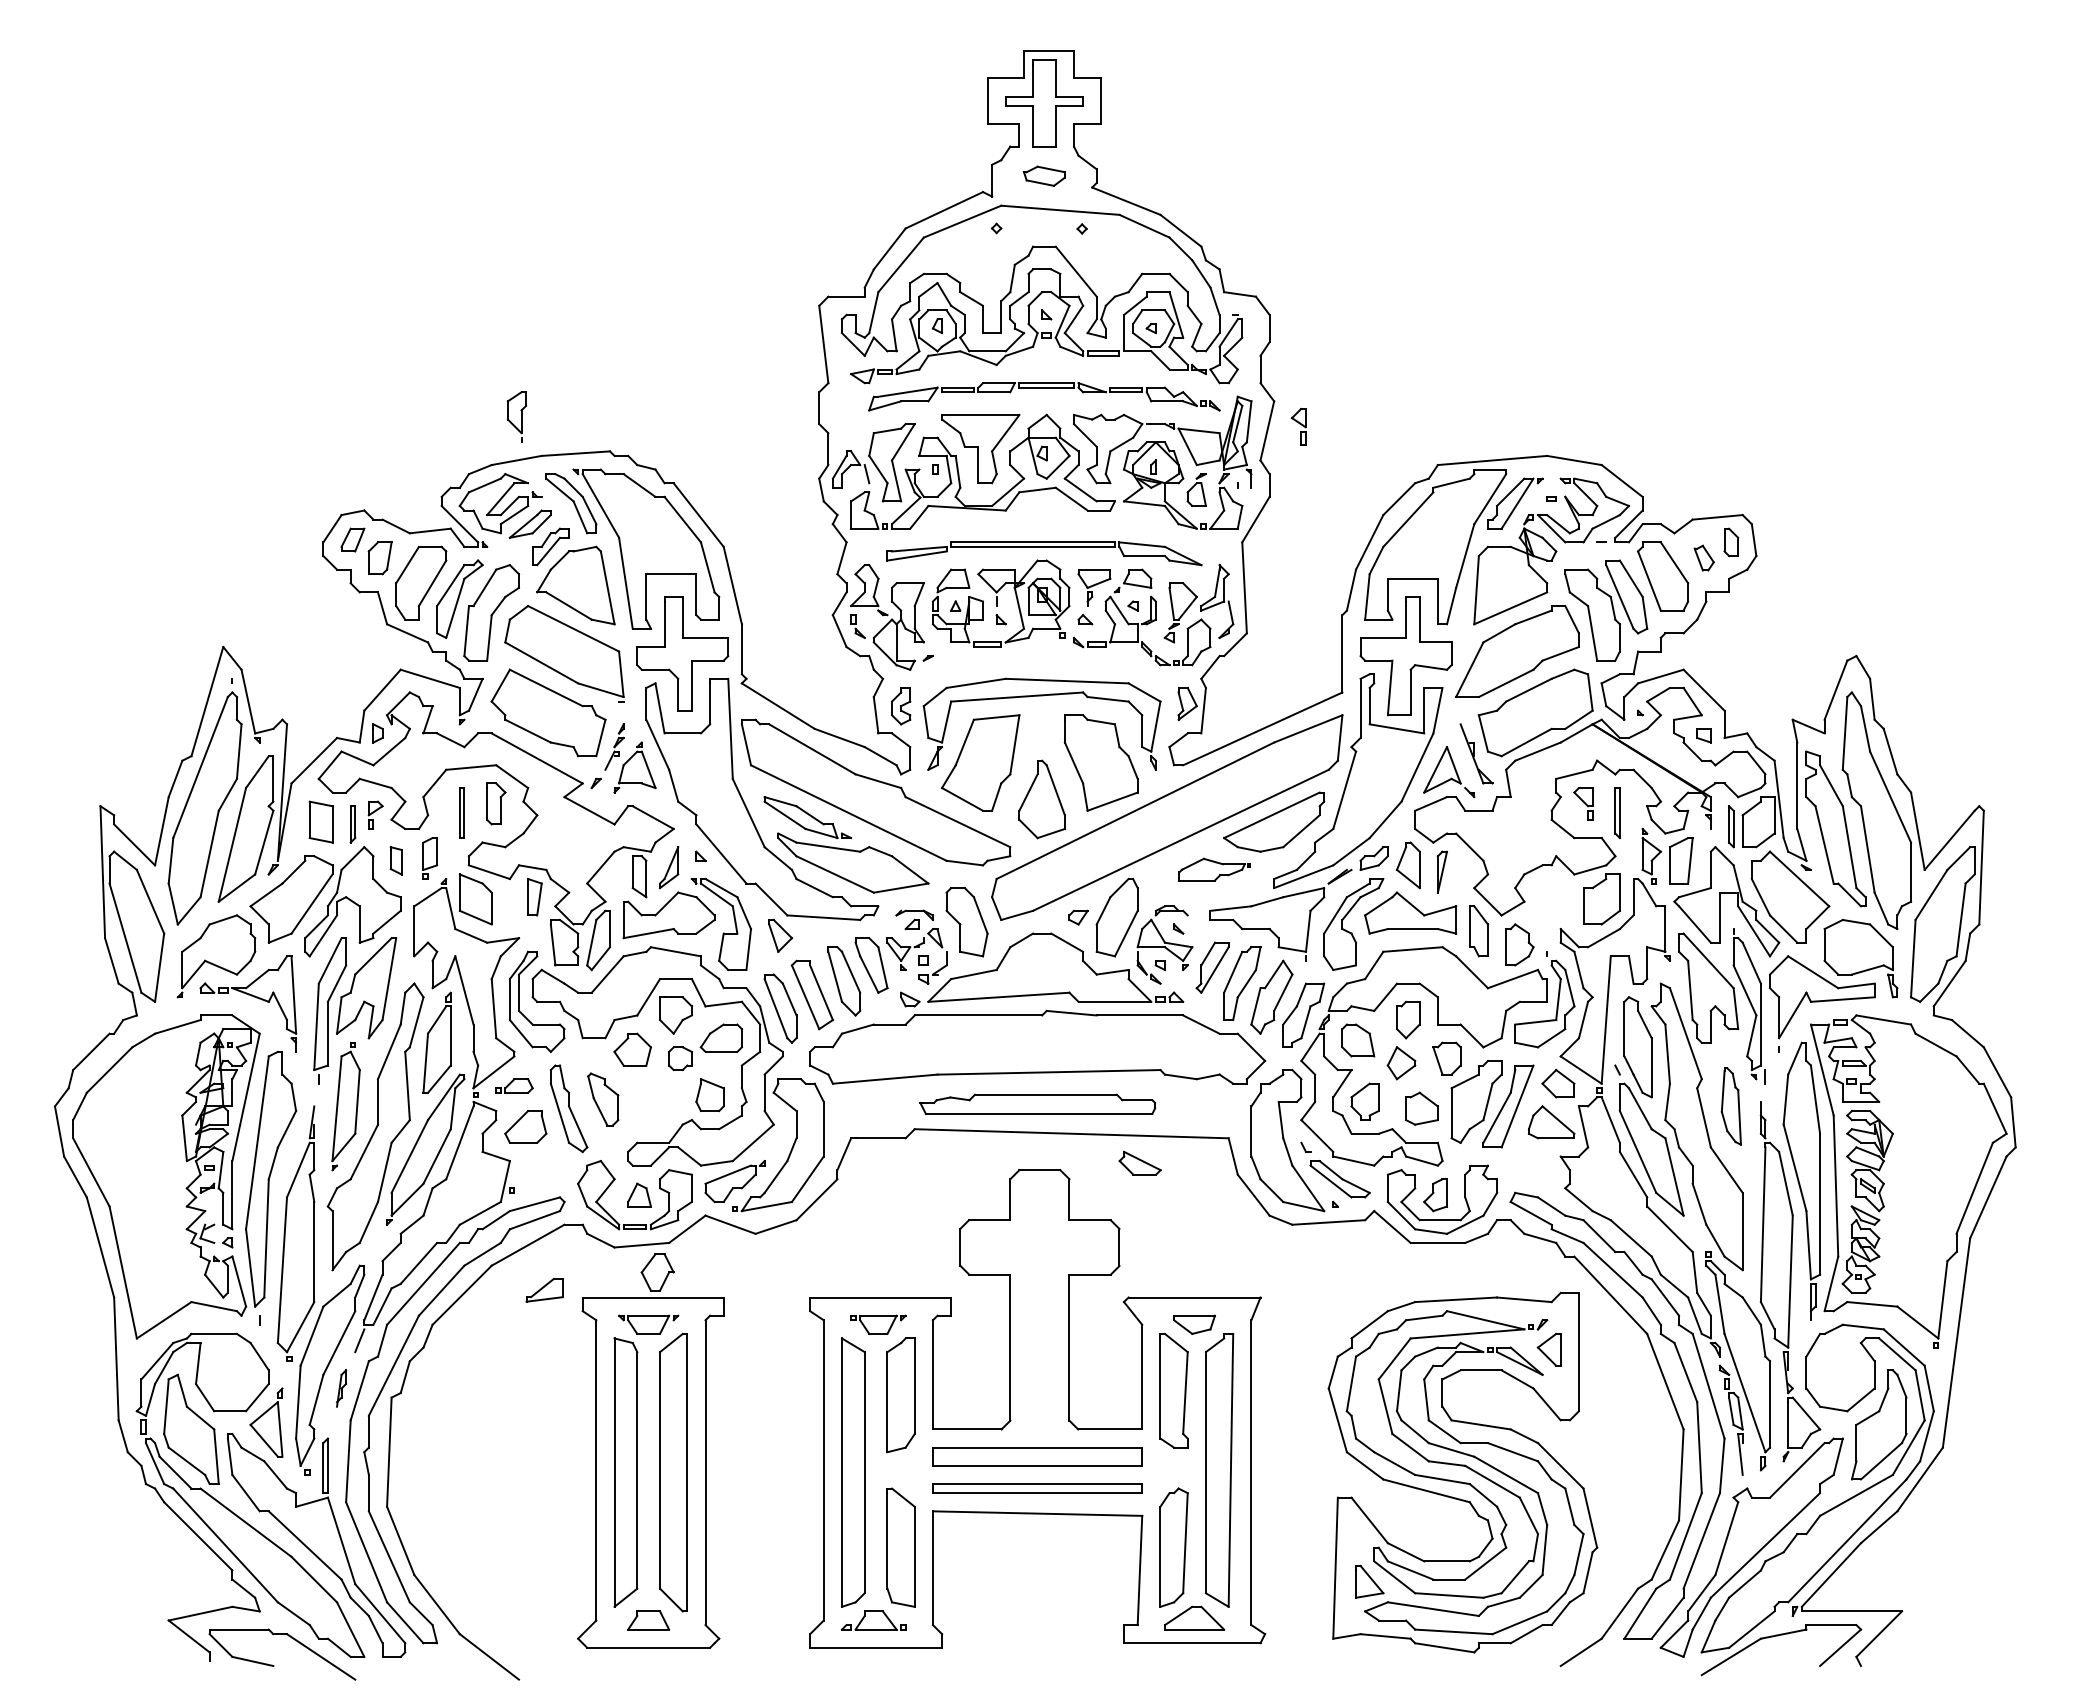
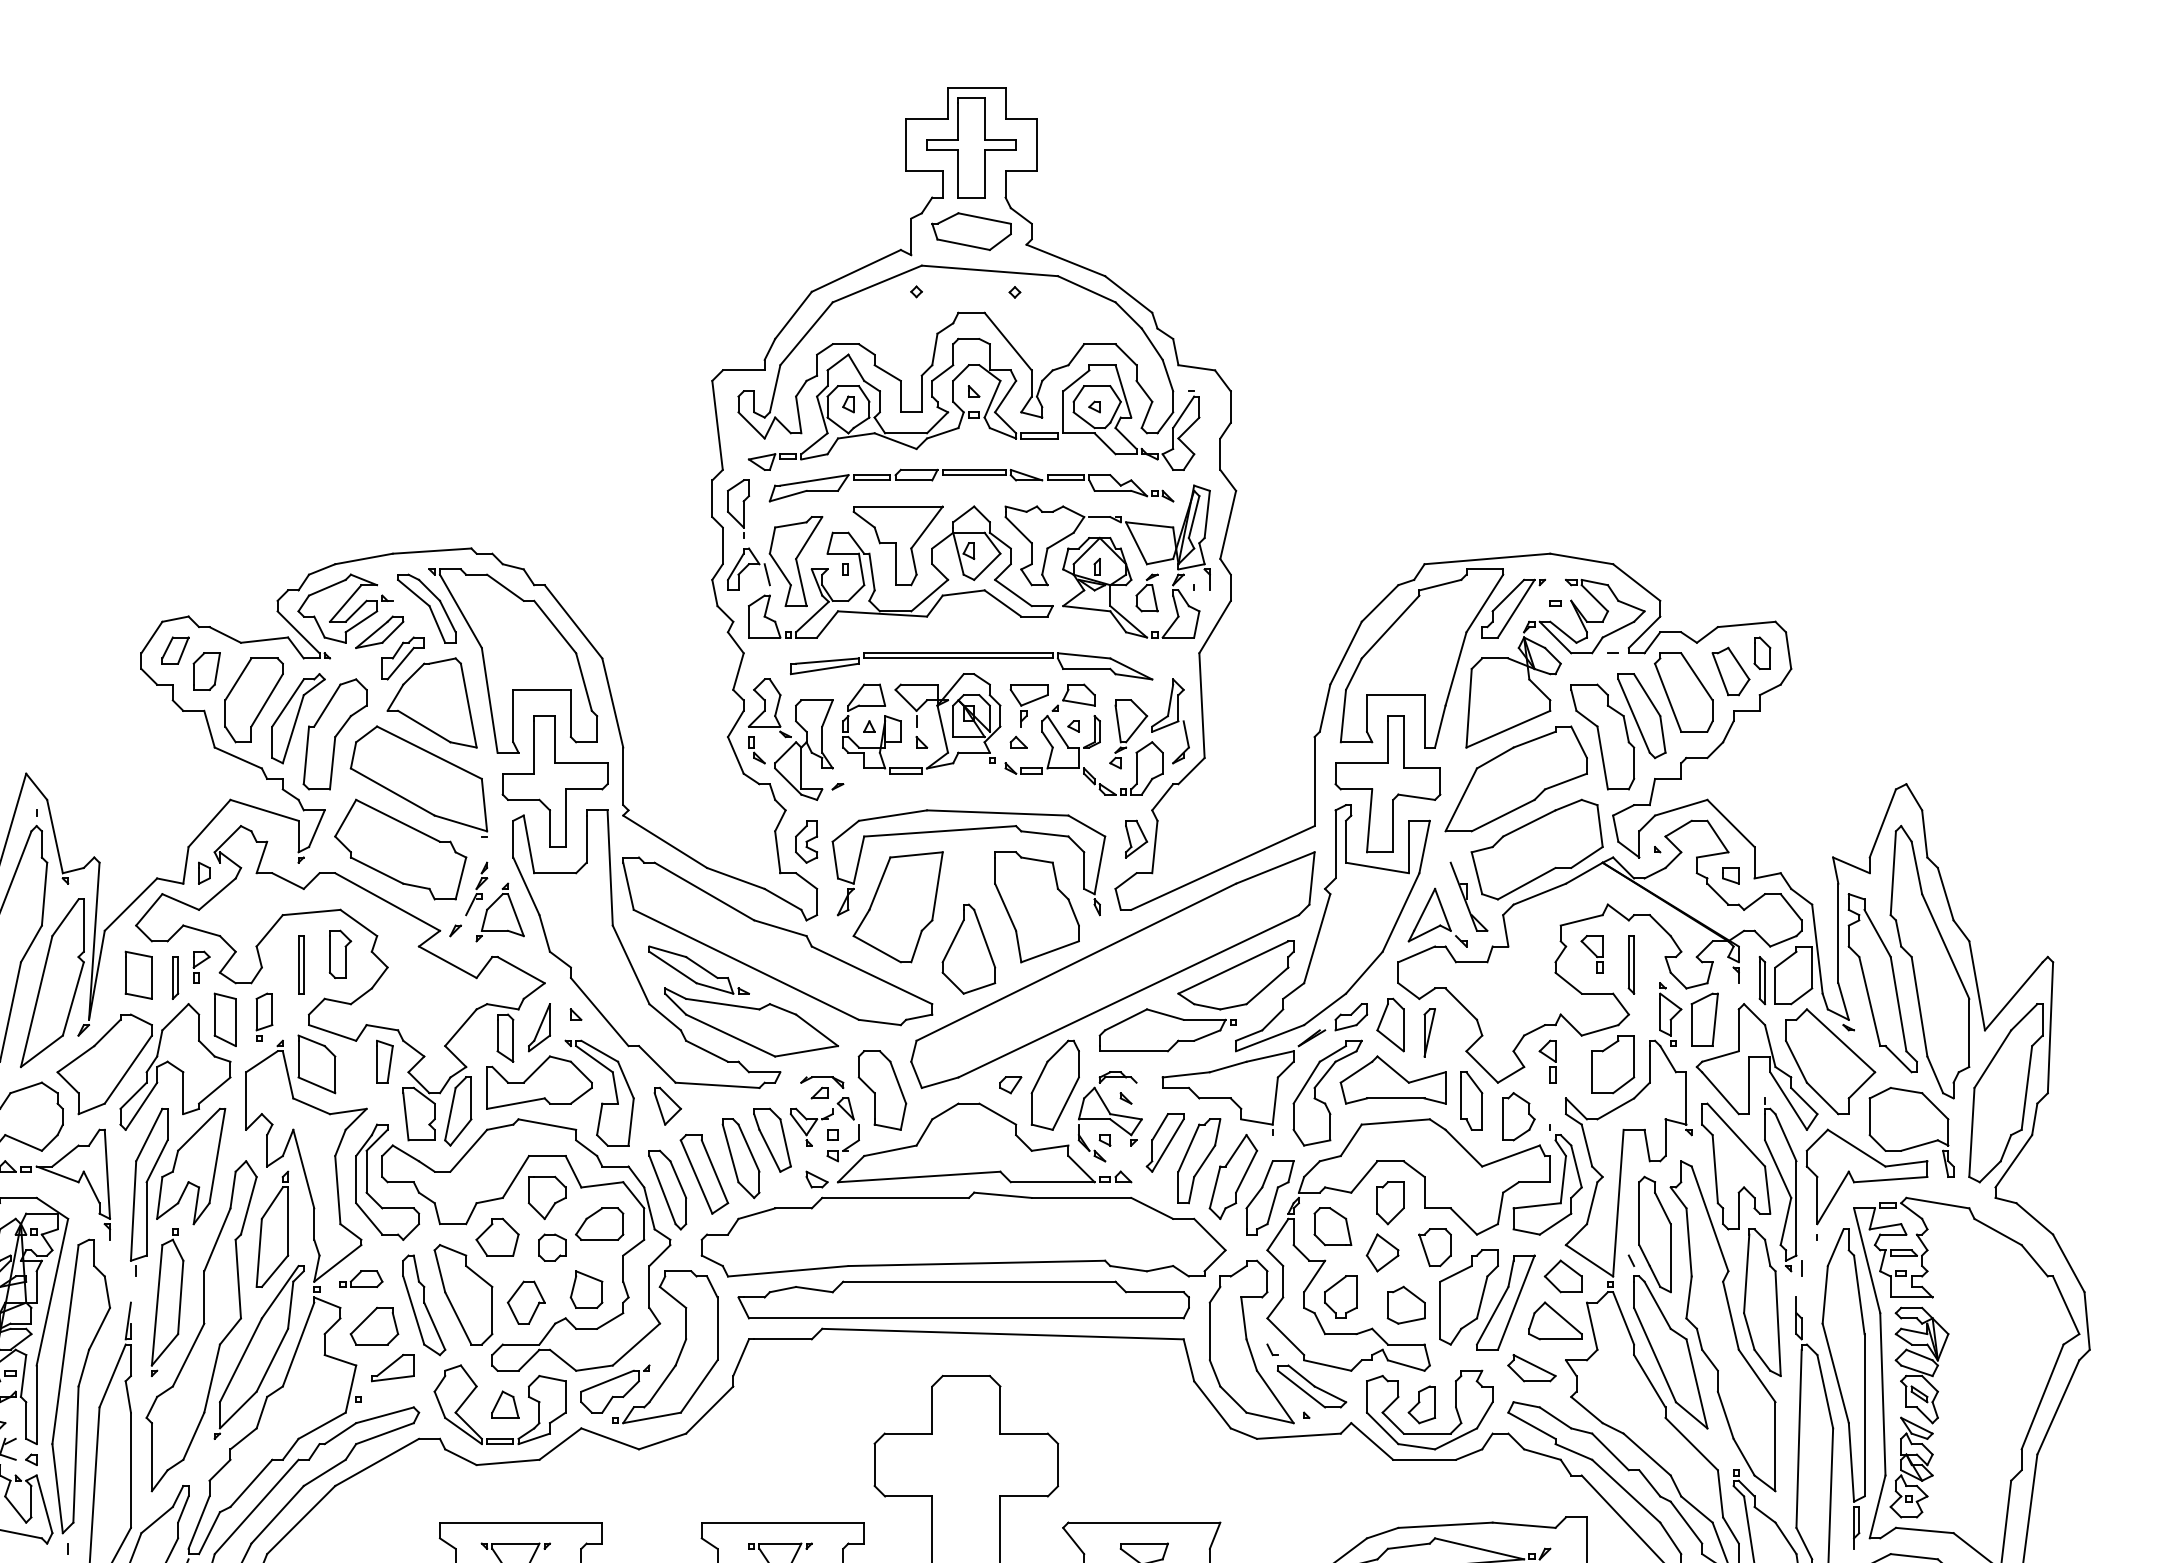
part: (1044, 176) -> (971, 232), size x1.67
part: (516, 416) -> (737, 508), moved
part: (1298, 426) -> (1547, 1060), moved
part: (1704, 557) -> (1731, 670), size x1.67
part: (396, 860) -> (225, 1019), size x1.67
part: (1214, 869) -> (1167, 1029), size x1.67
part: (603, 1099) -> (463, 1294), size x1.67
part: (1037, 1104) -> (963, 1300), size x1.67
part: (1731, 1106) -> (1762, 1302), size x1.67
part: (1139, 1163) -> (1531, 1368), moved
part: (657, 1272) -> (526, 1302), moved
part: (544, 1290) -> (392, 1368), moved

